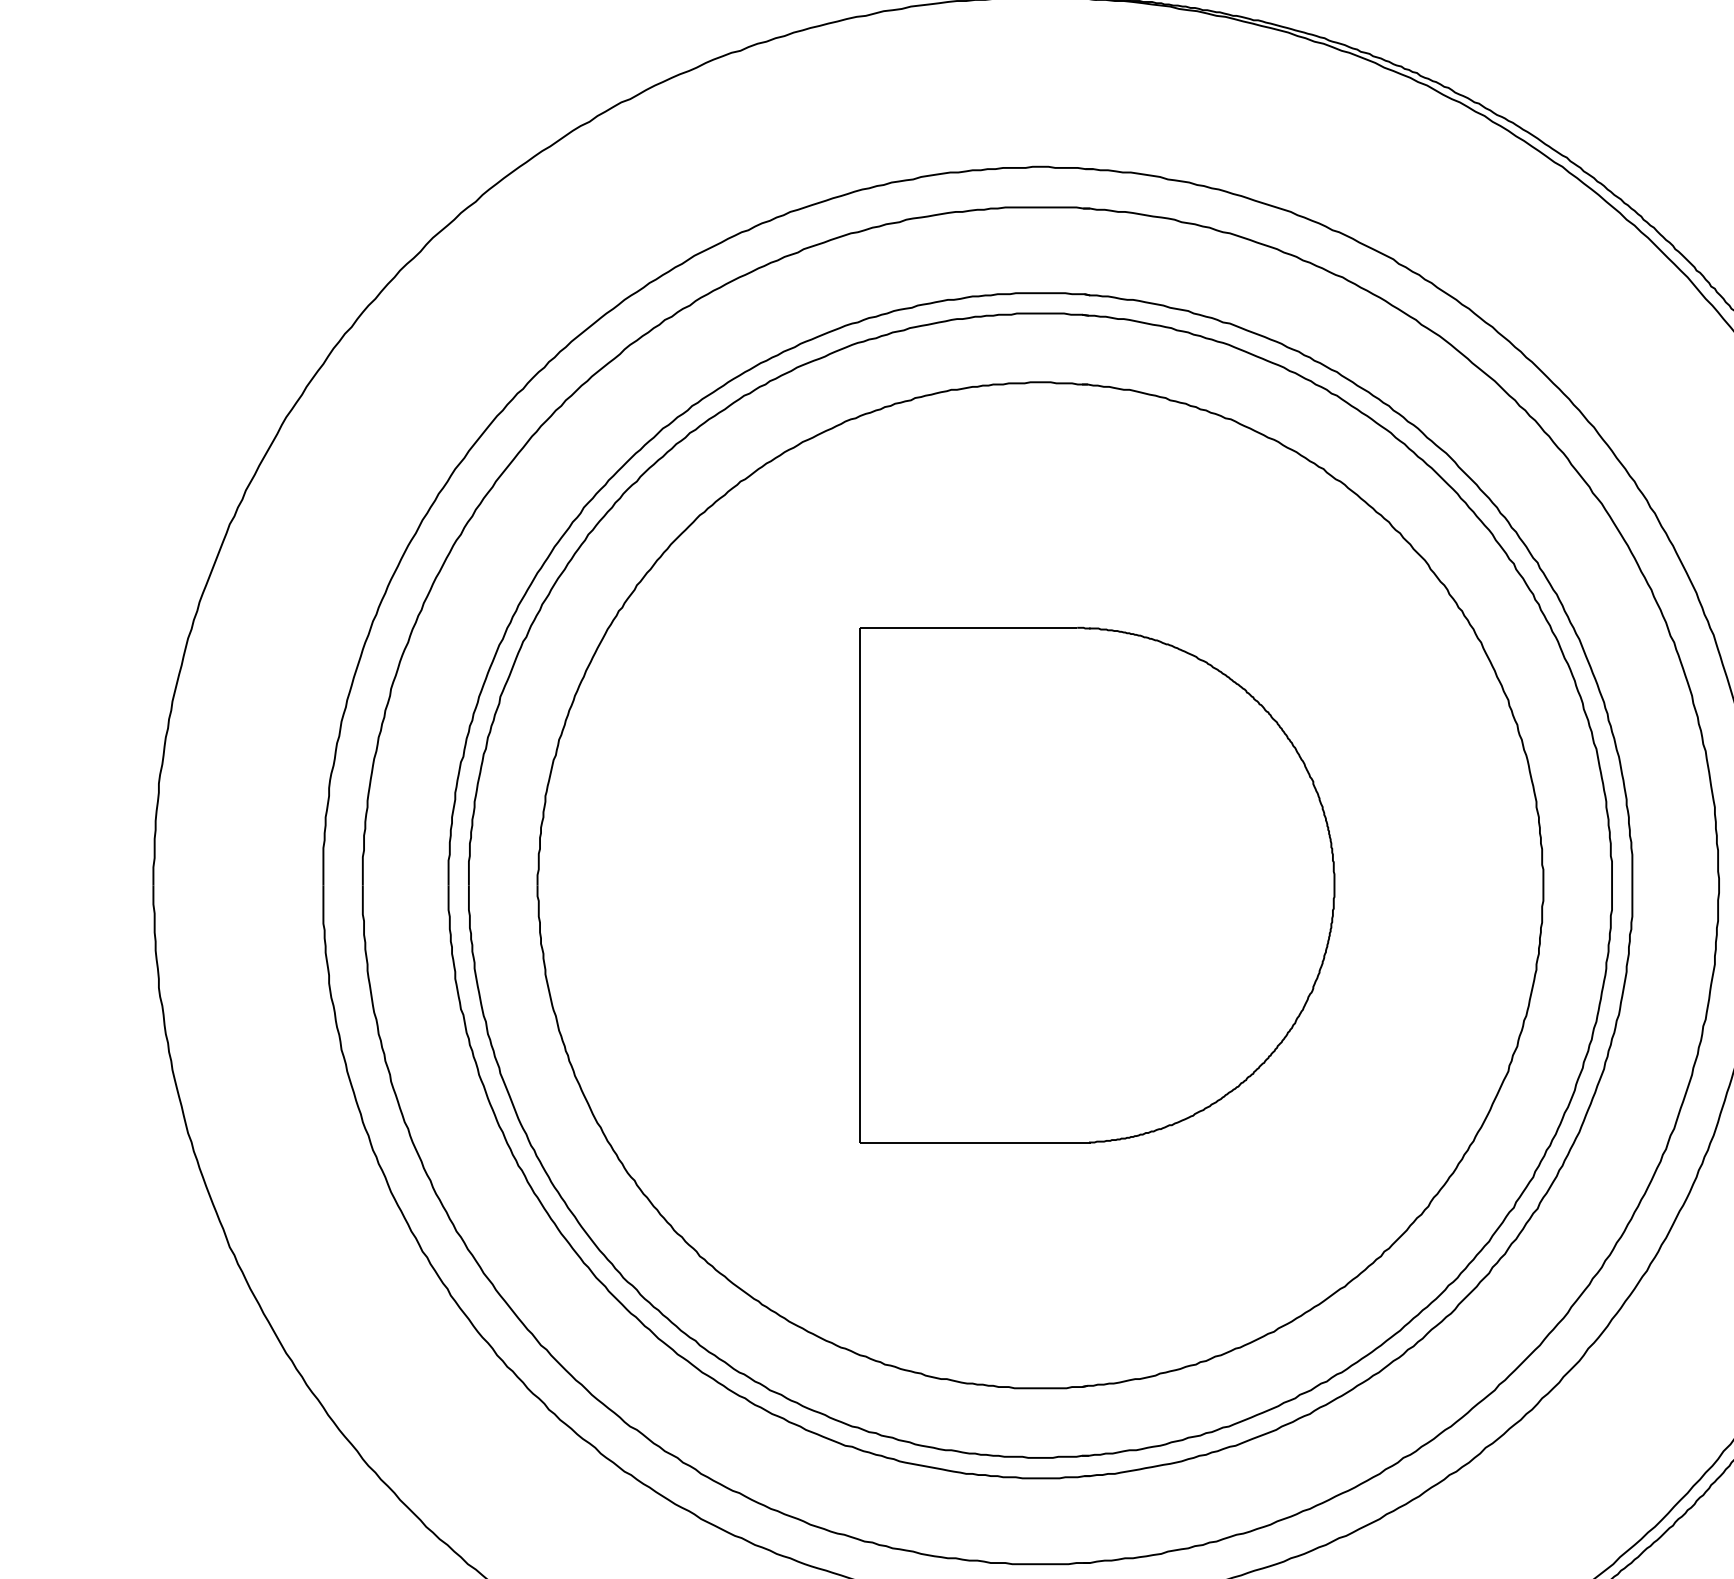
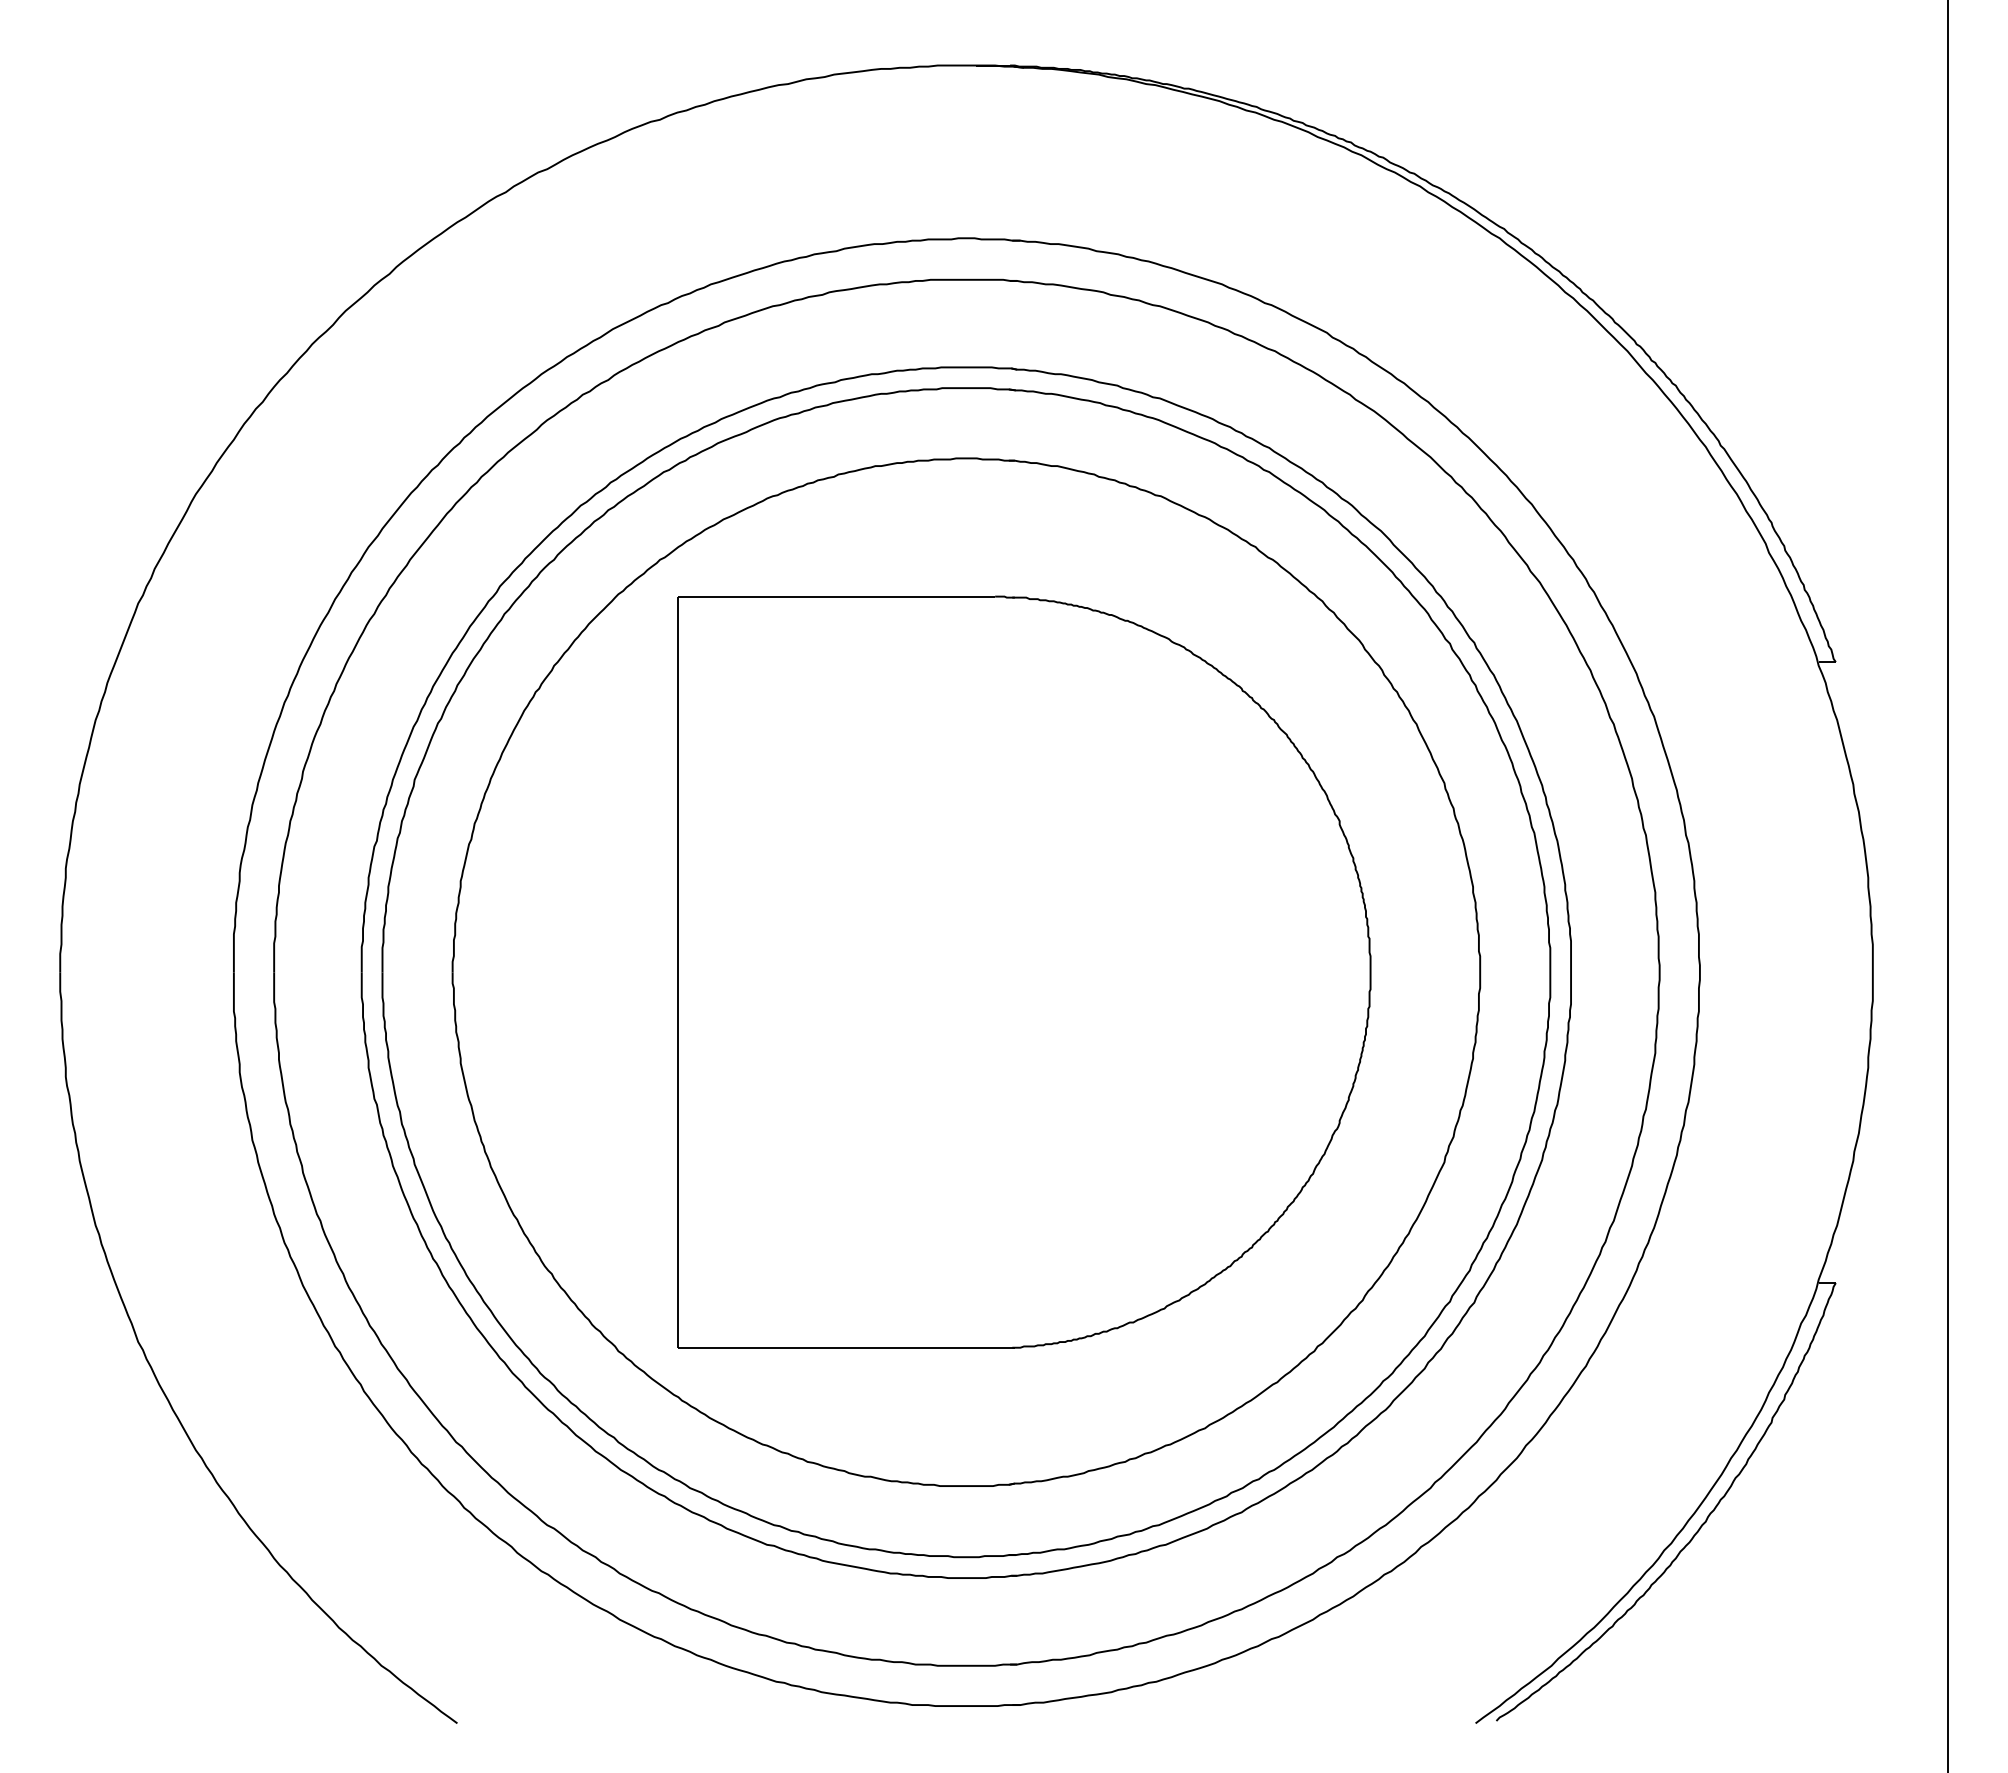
part: (1097, 884) -> (1024, 971), size x1.43

